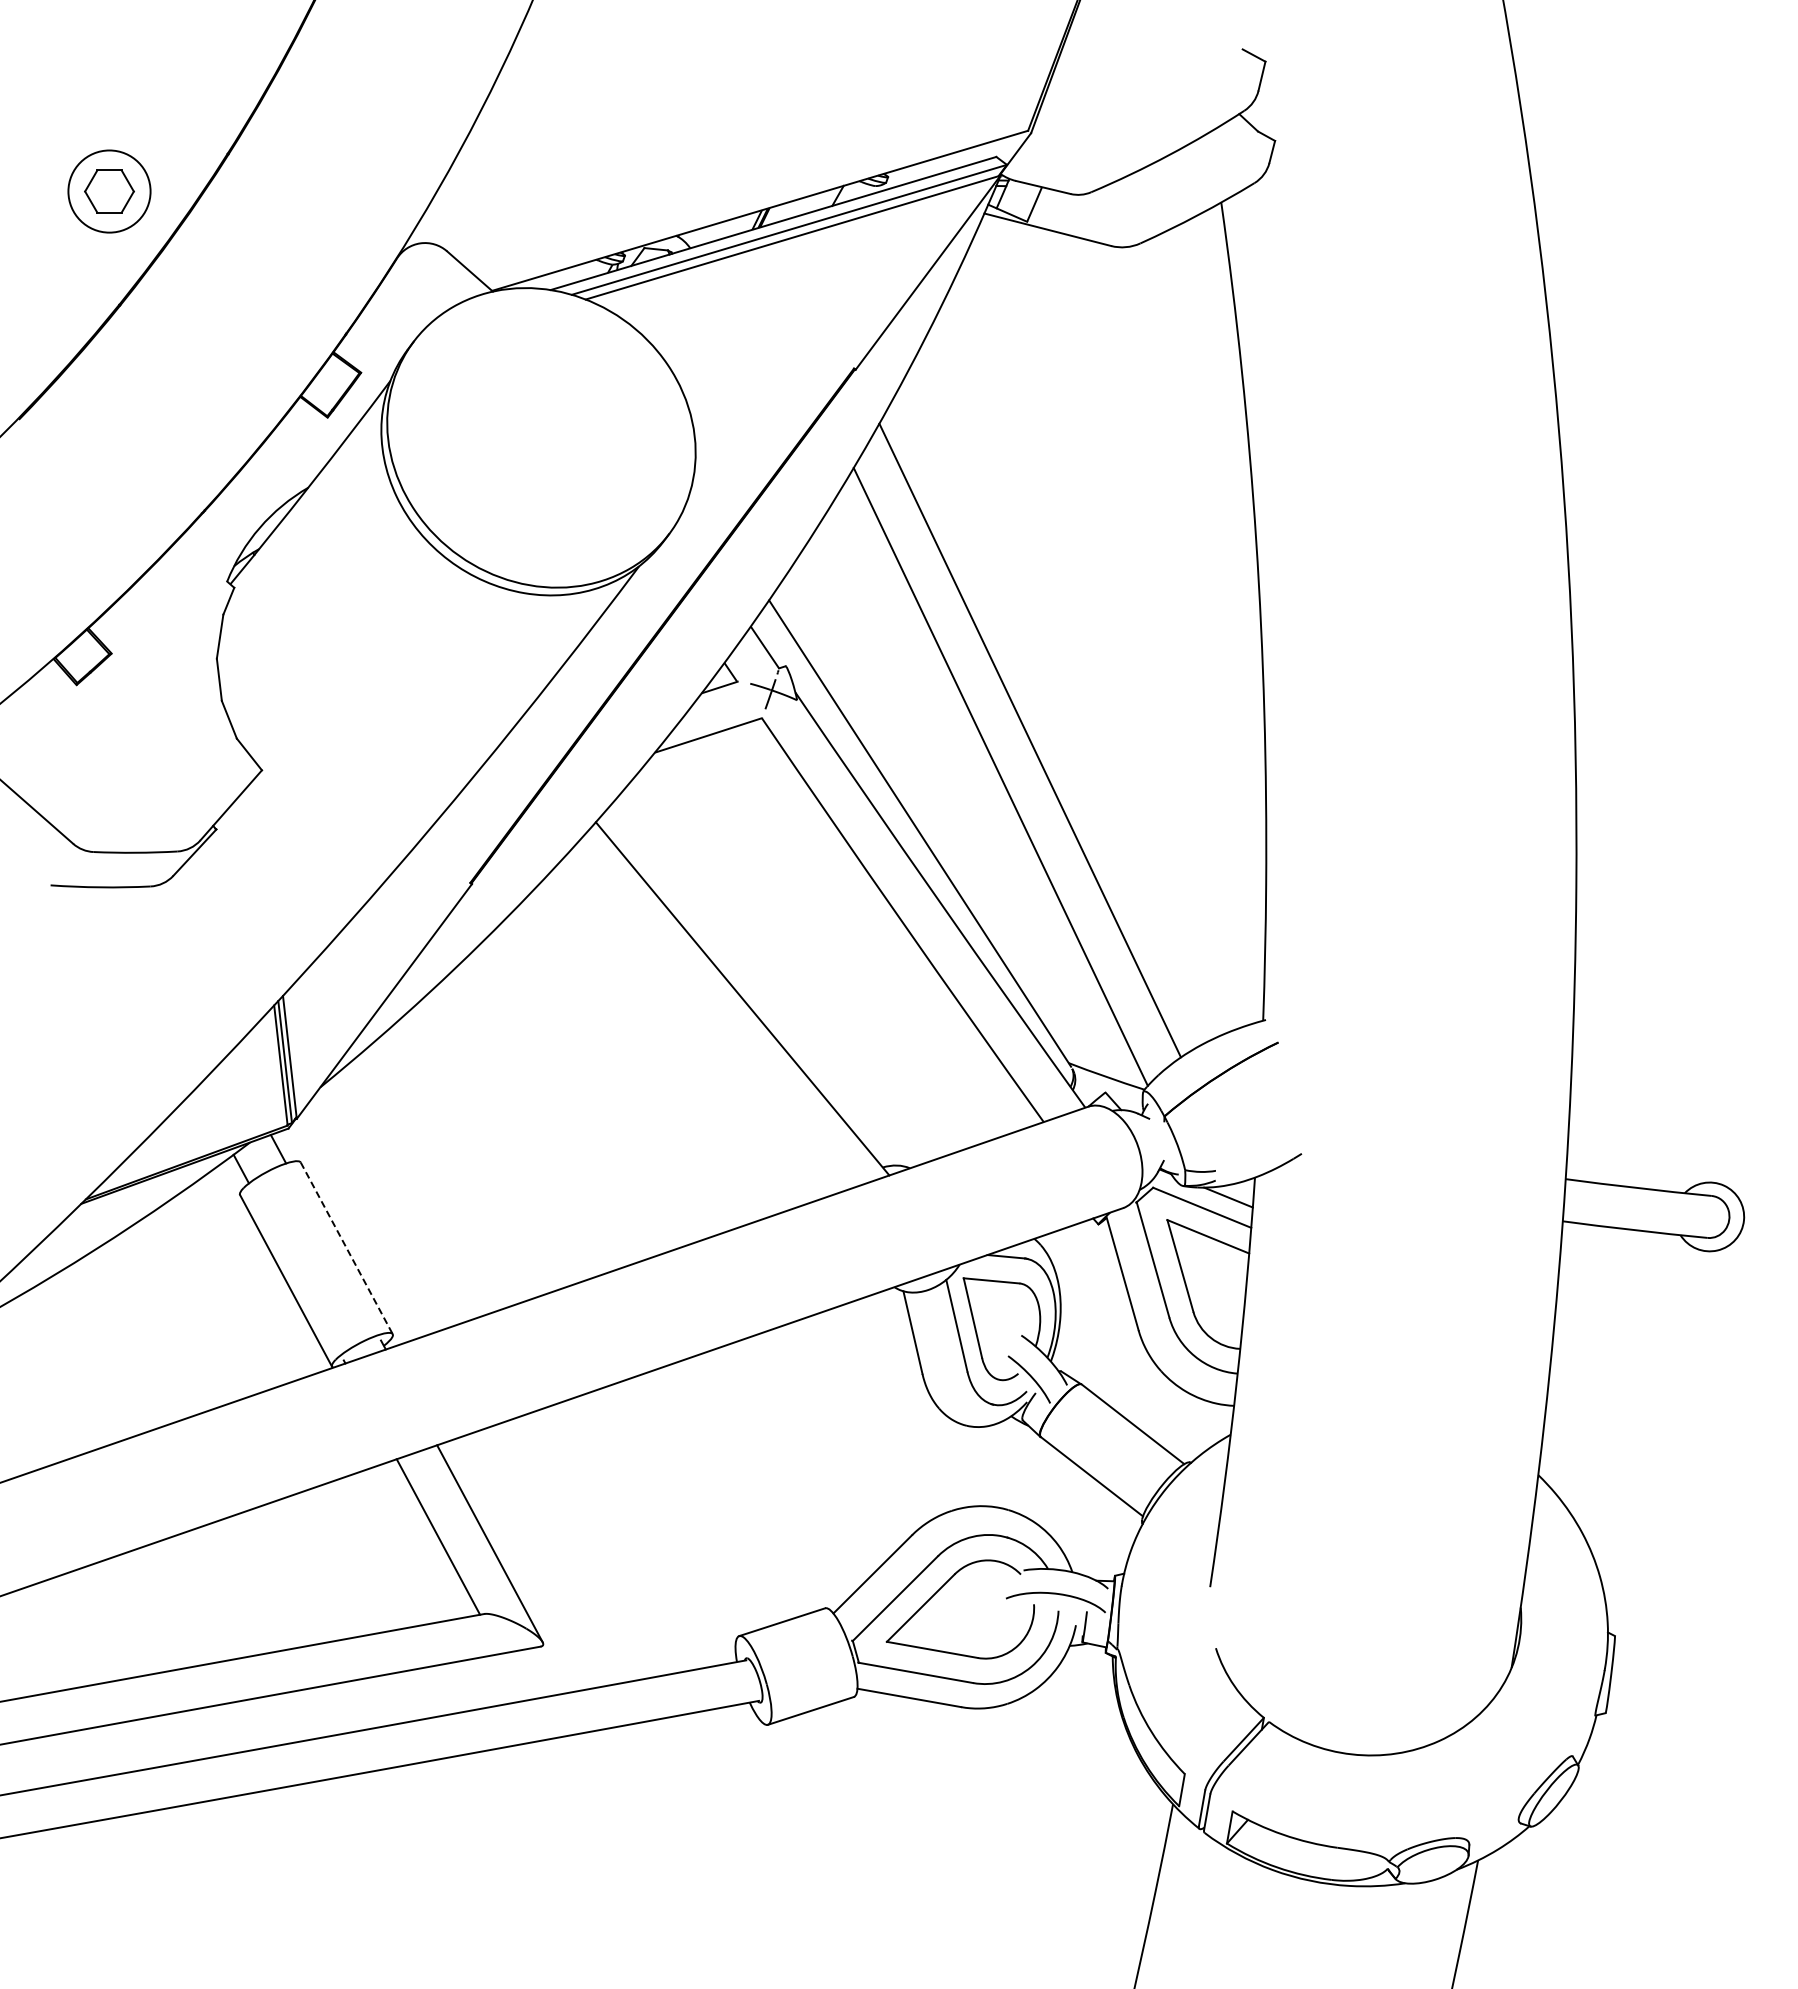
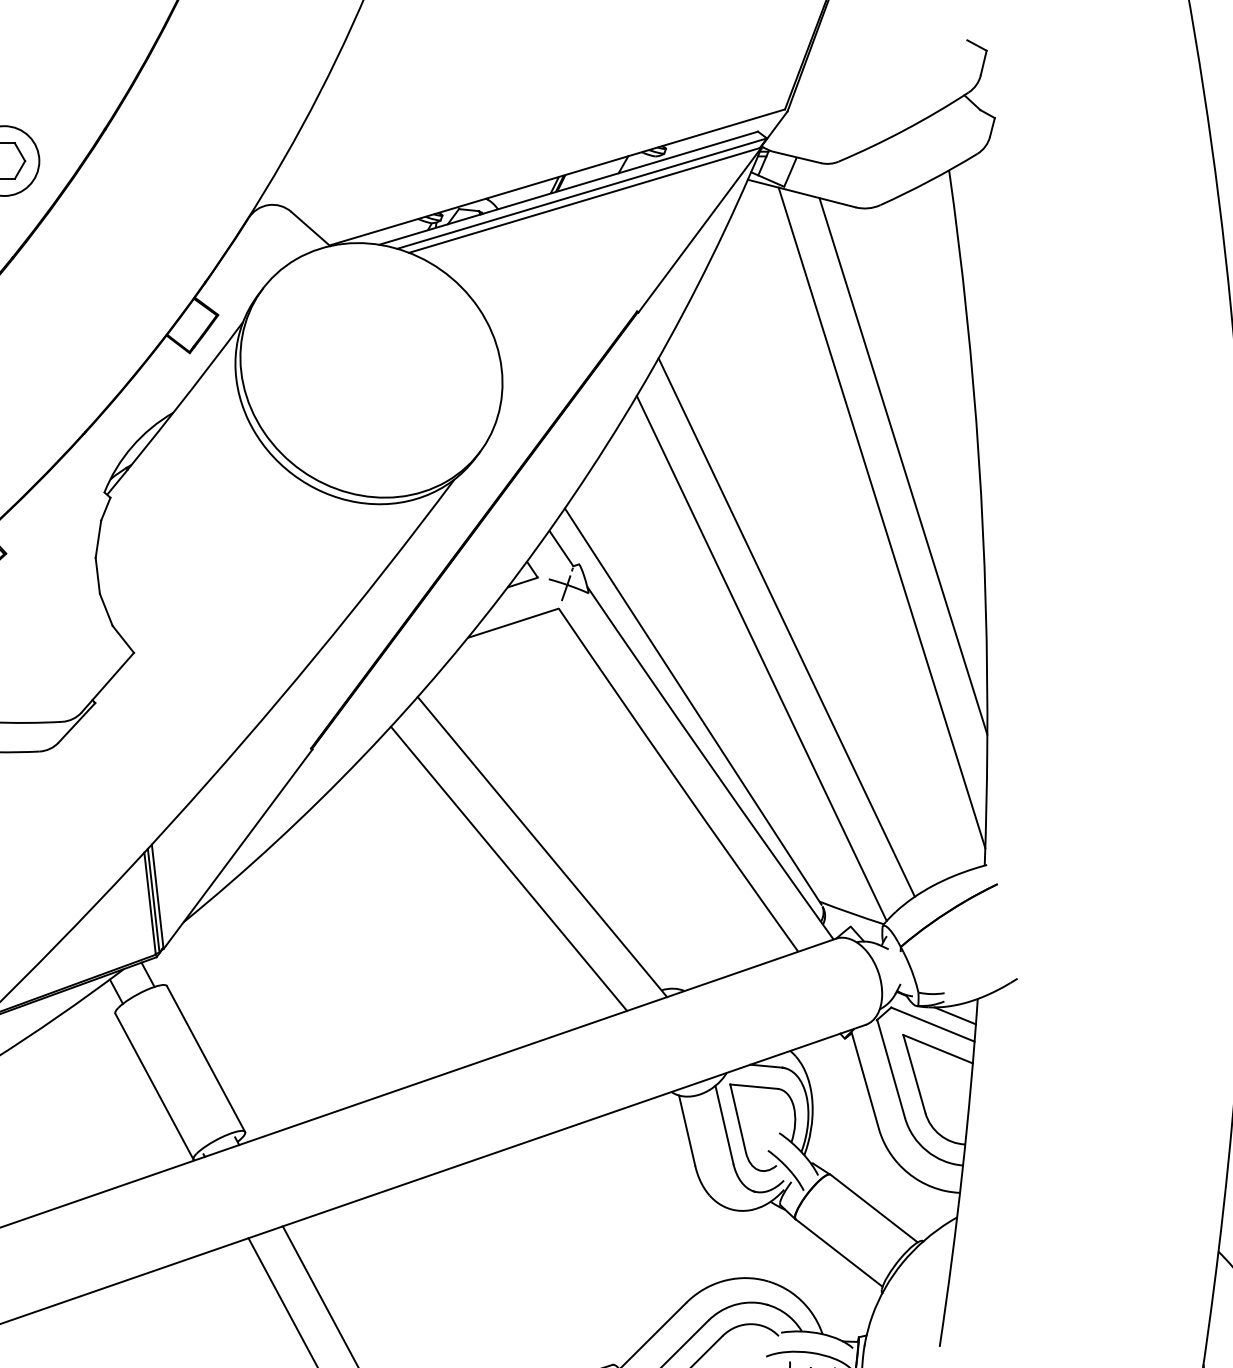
line: (1167, 550) -> (903, 466), added
line: (1141, 611) -> (881, 517), added
line: (703, 1024) -> (509, 868), added
line: (346, 1248) -> (205, 1059), dashed -> solid

